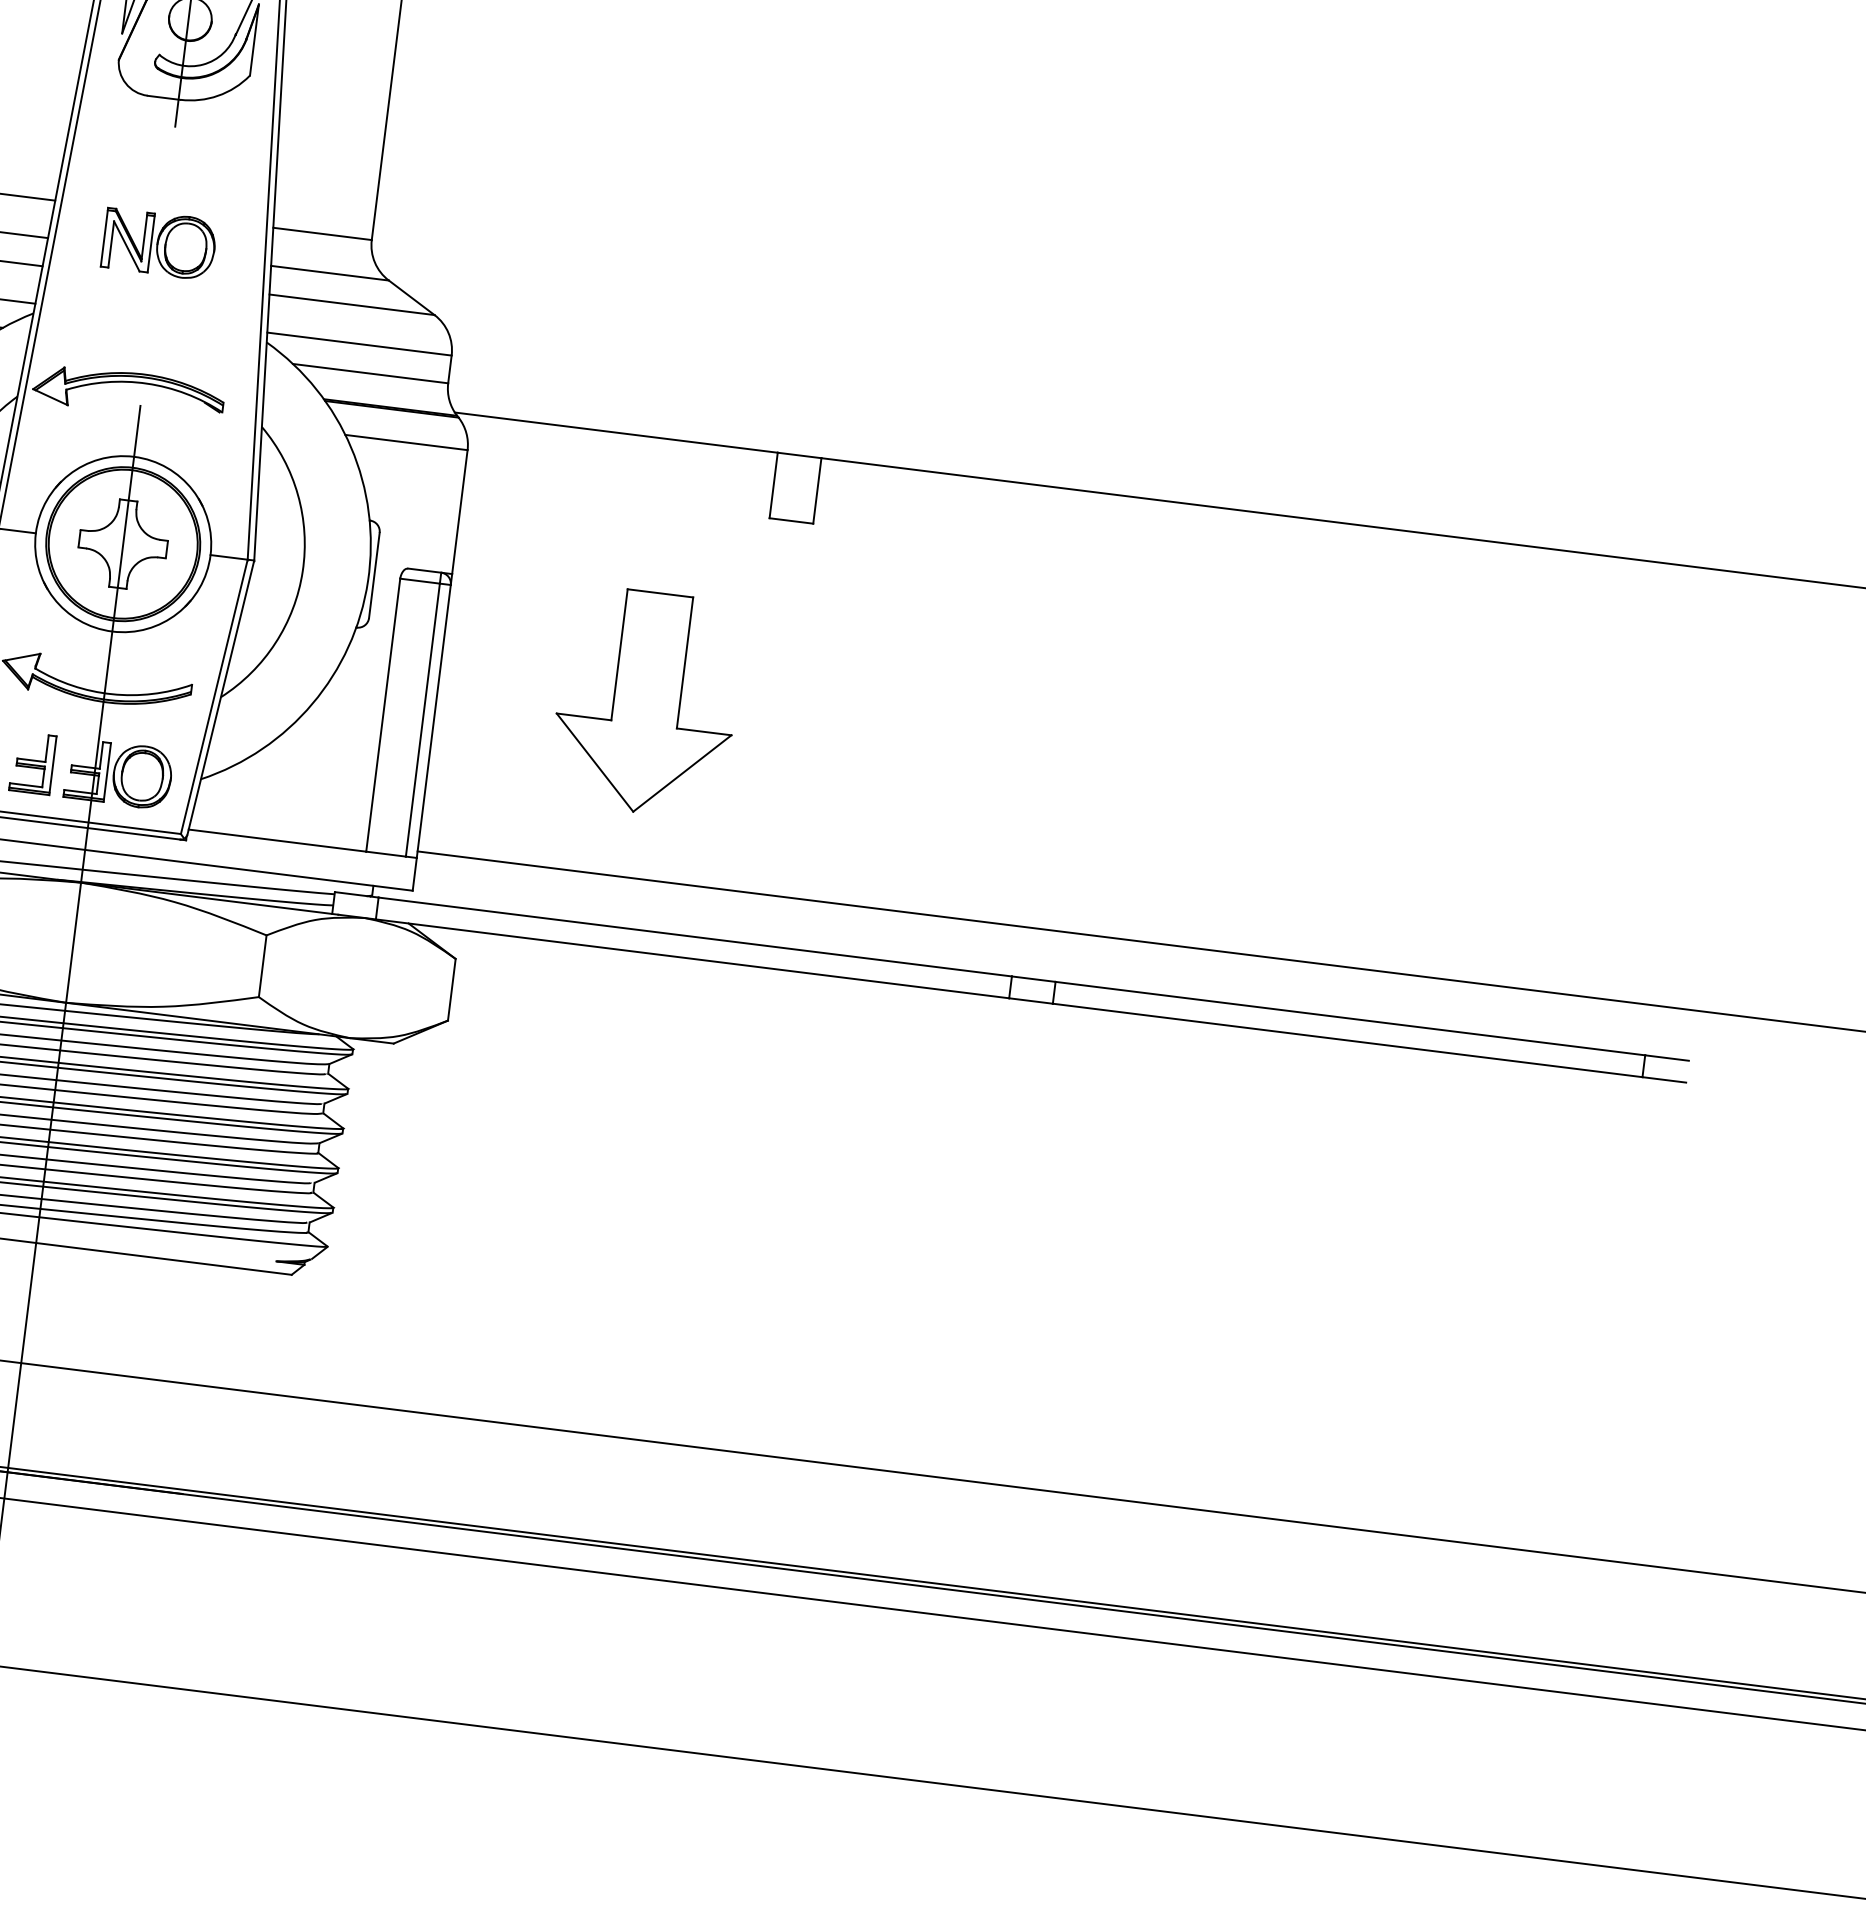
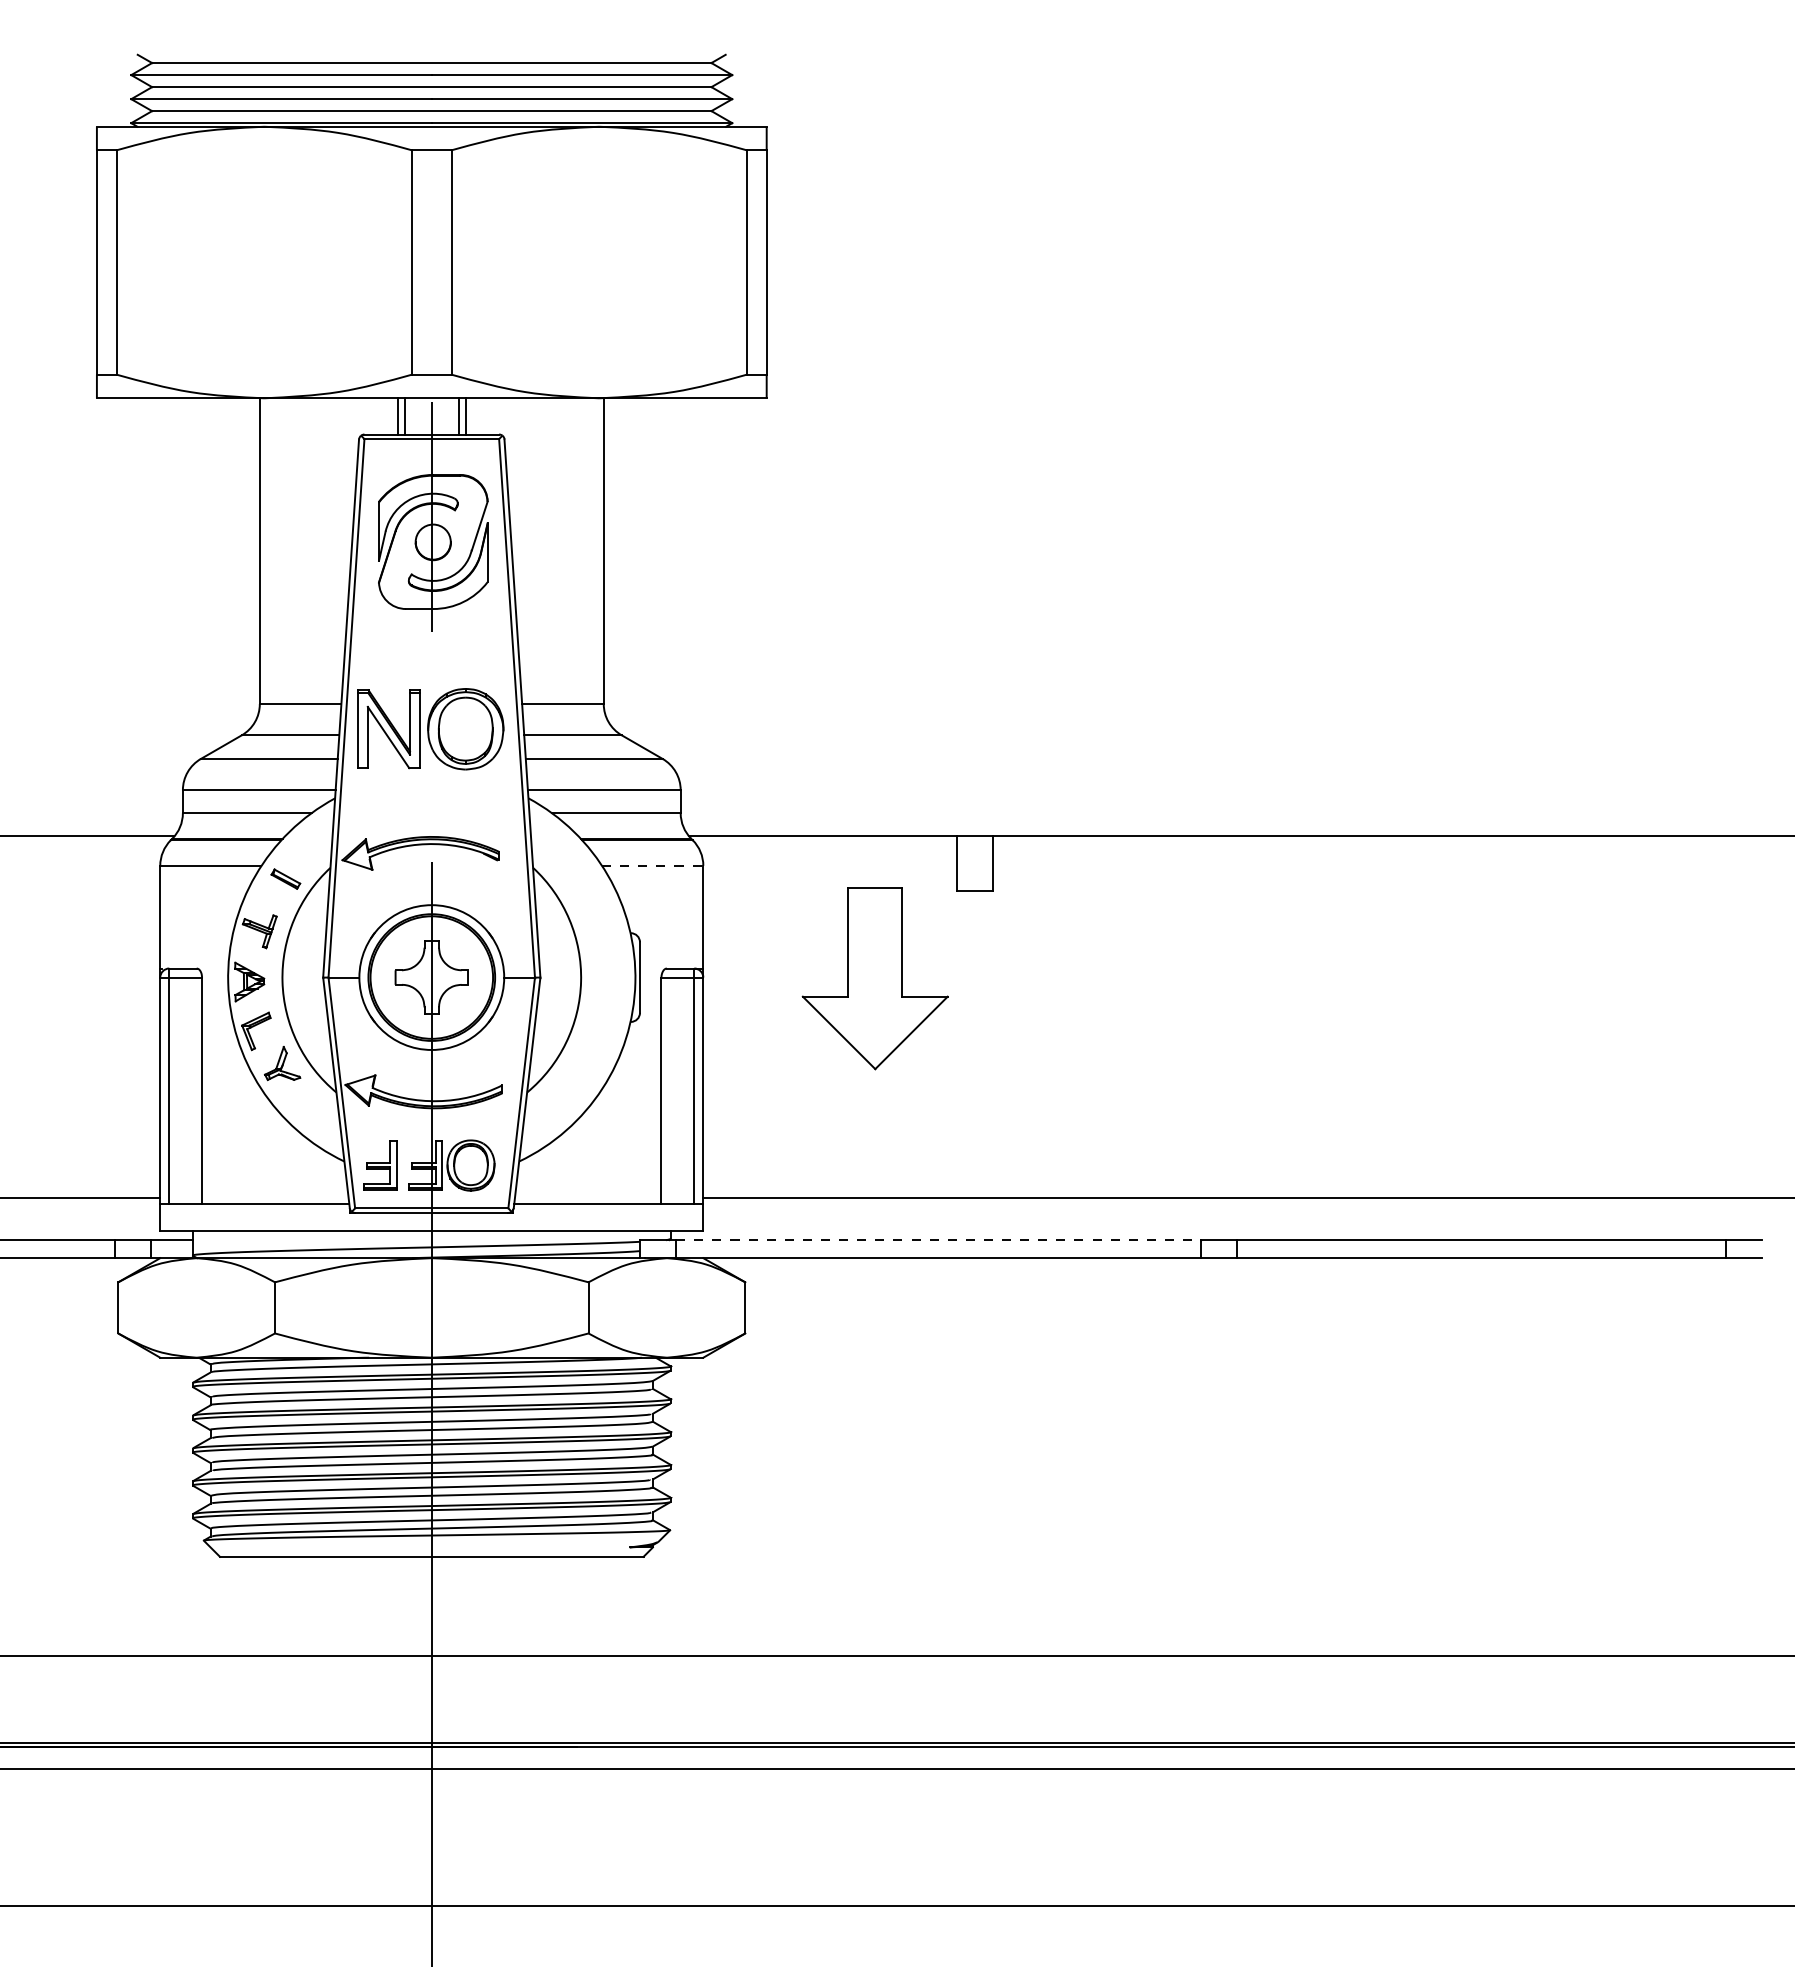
part: (159, 243) -> (430, 728), size x1.6
line: (406, 442) -> (652, 865), solid -> dashed
part: (645, 702) -> (874, 978), moved
line: (696, 937) -> (939, 1240), solid -> dashed

